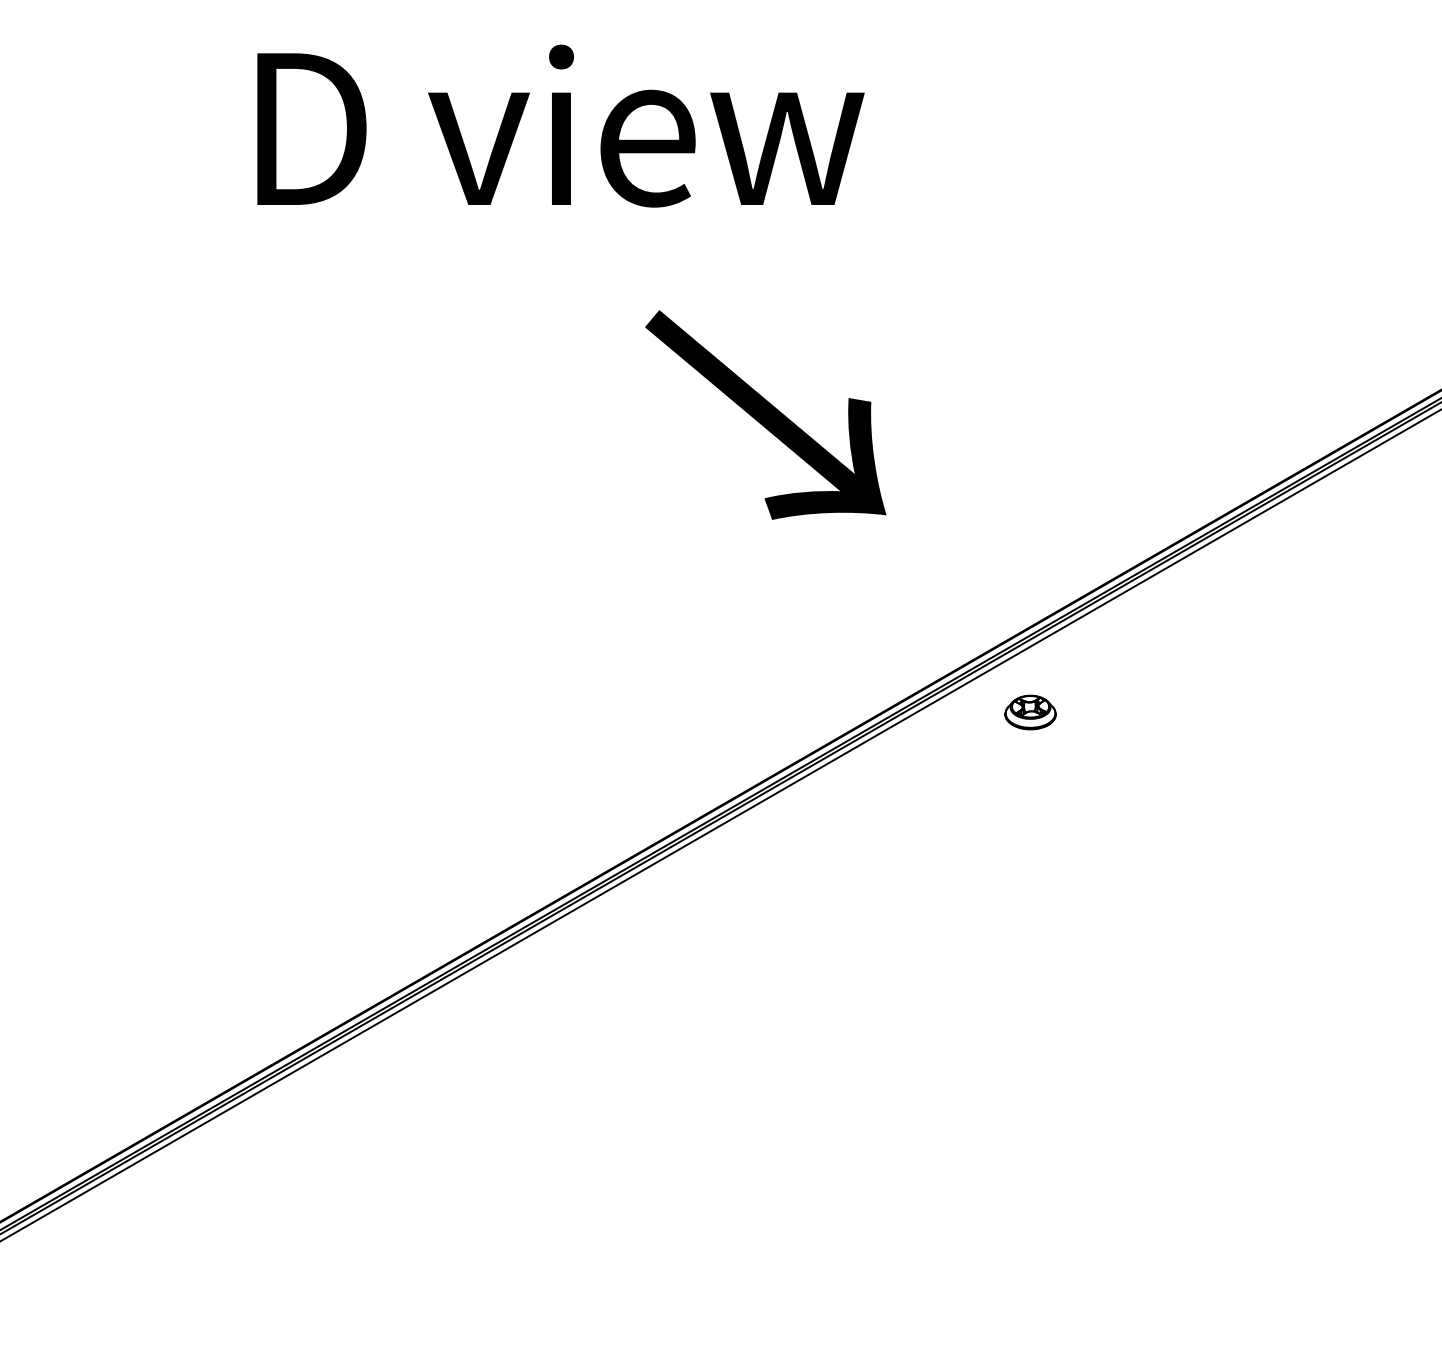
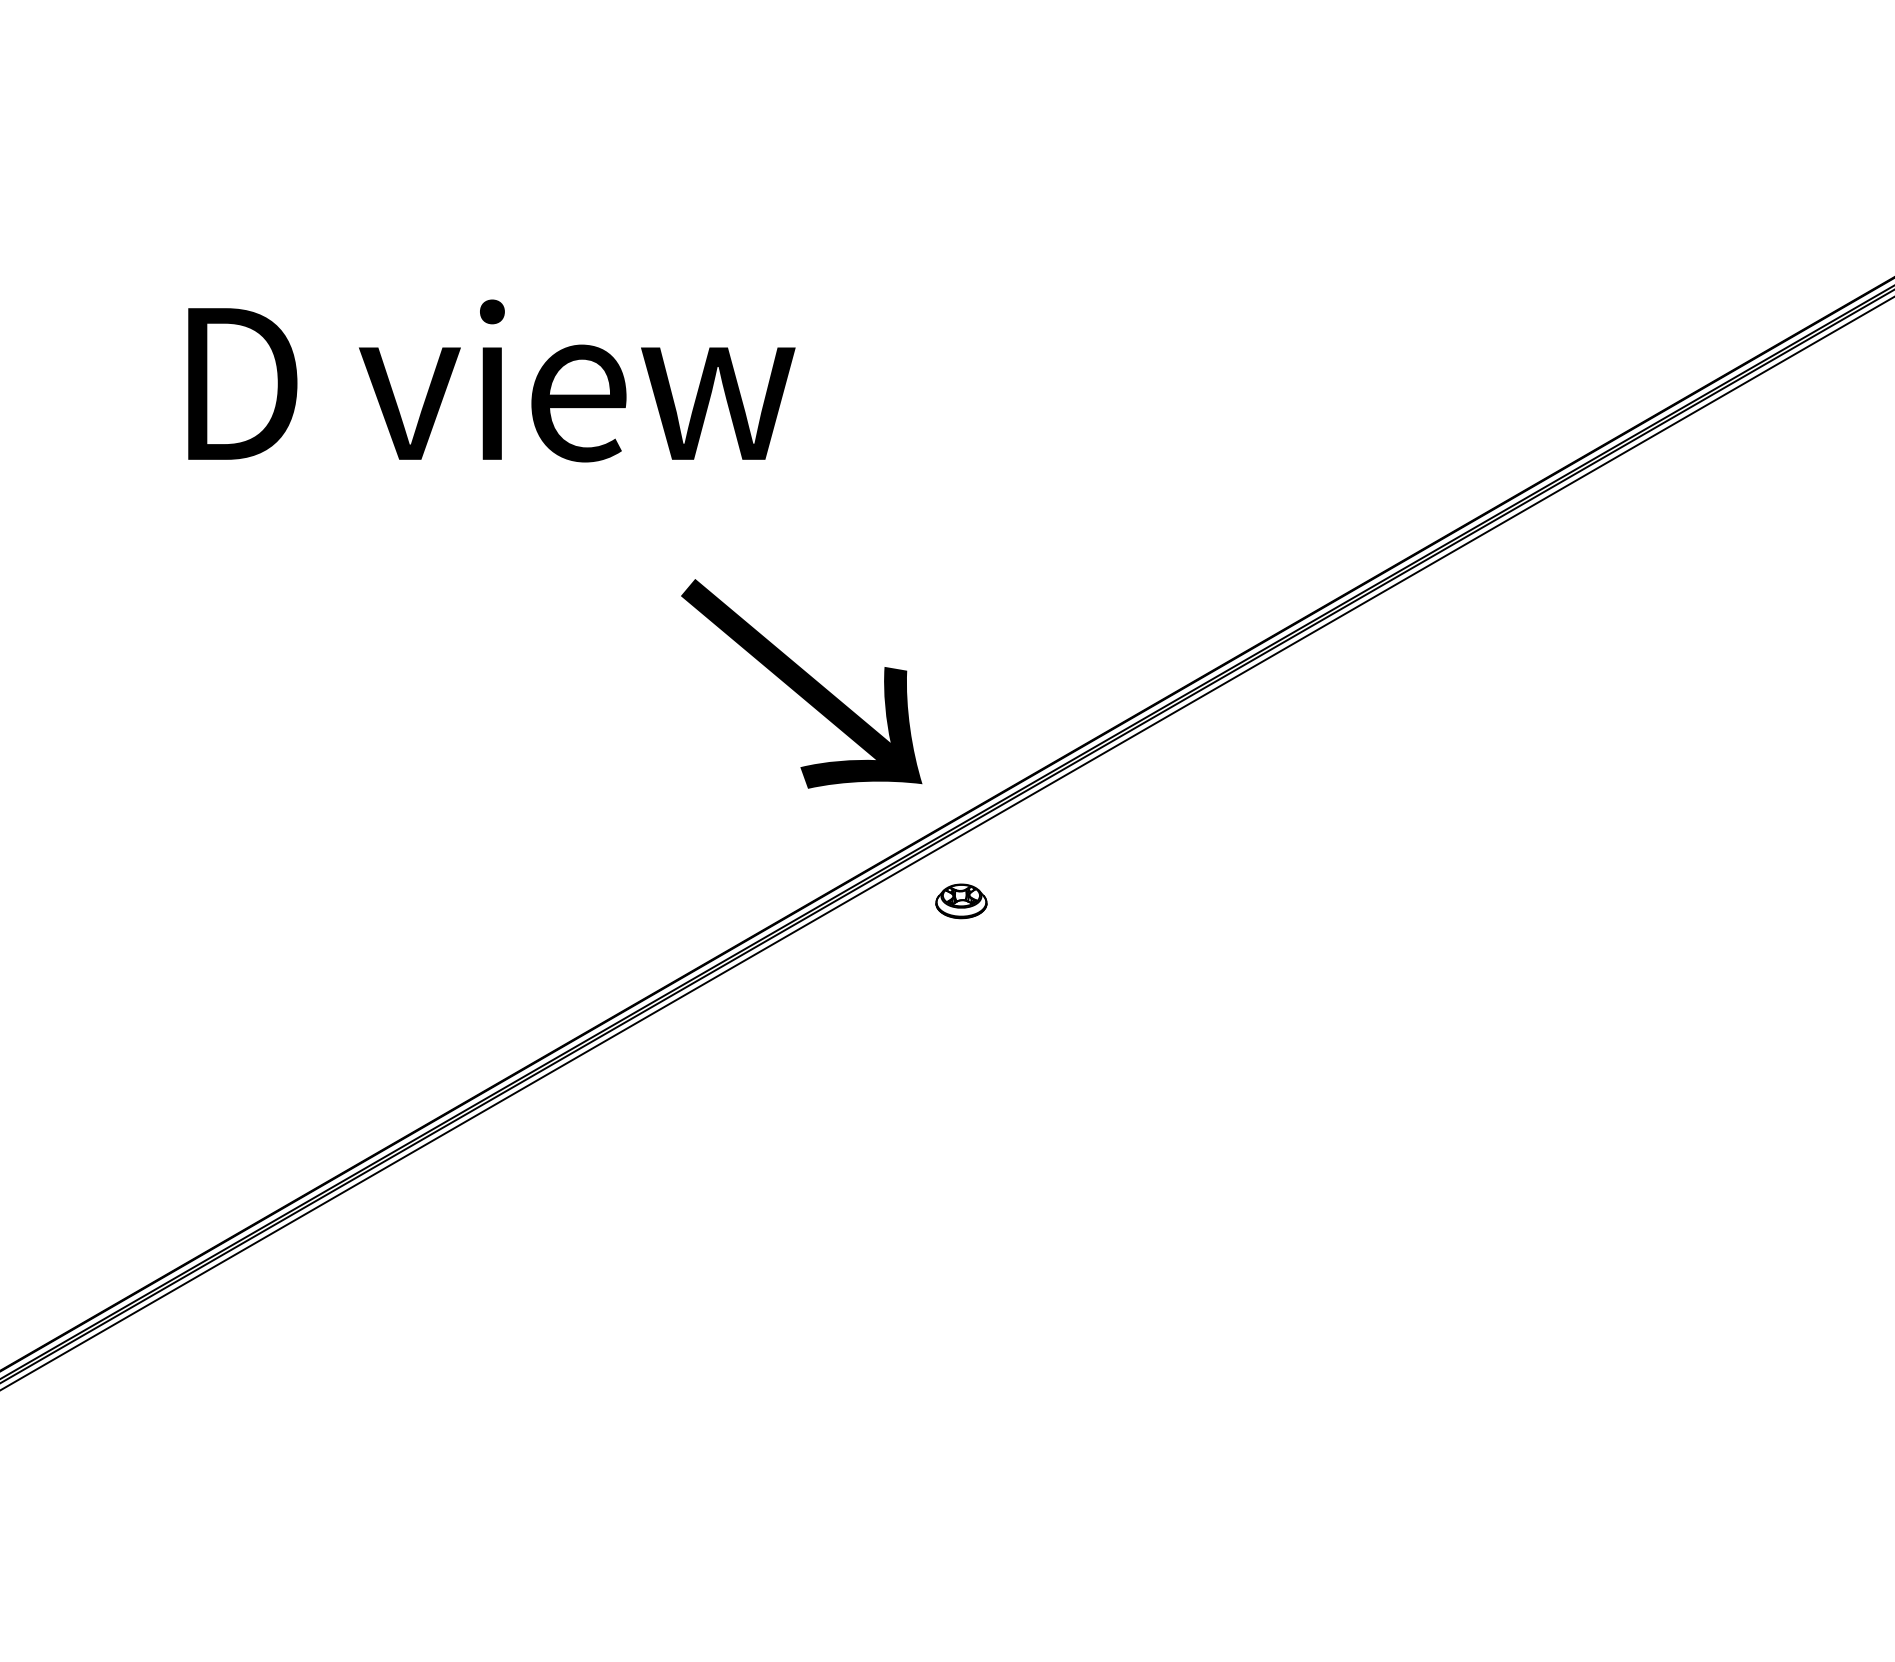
text: (560, 125) -> (491, 380), moved
text: (765, 414) -> (801, 683), moved

